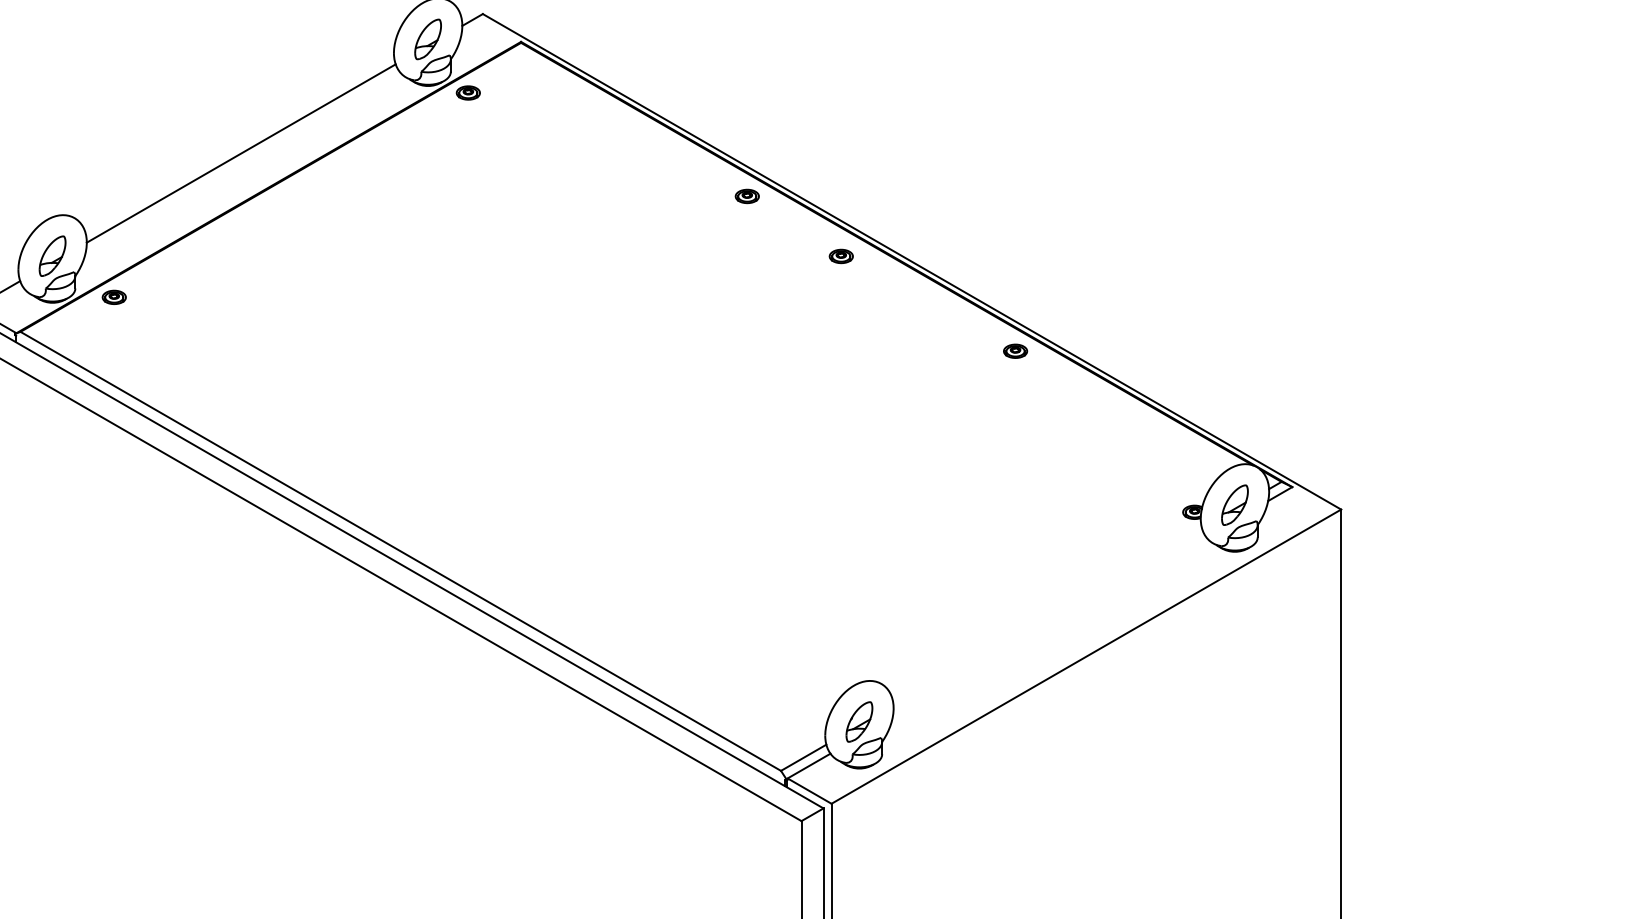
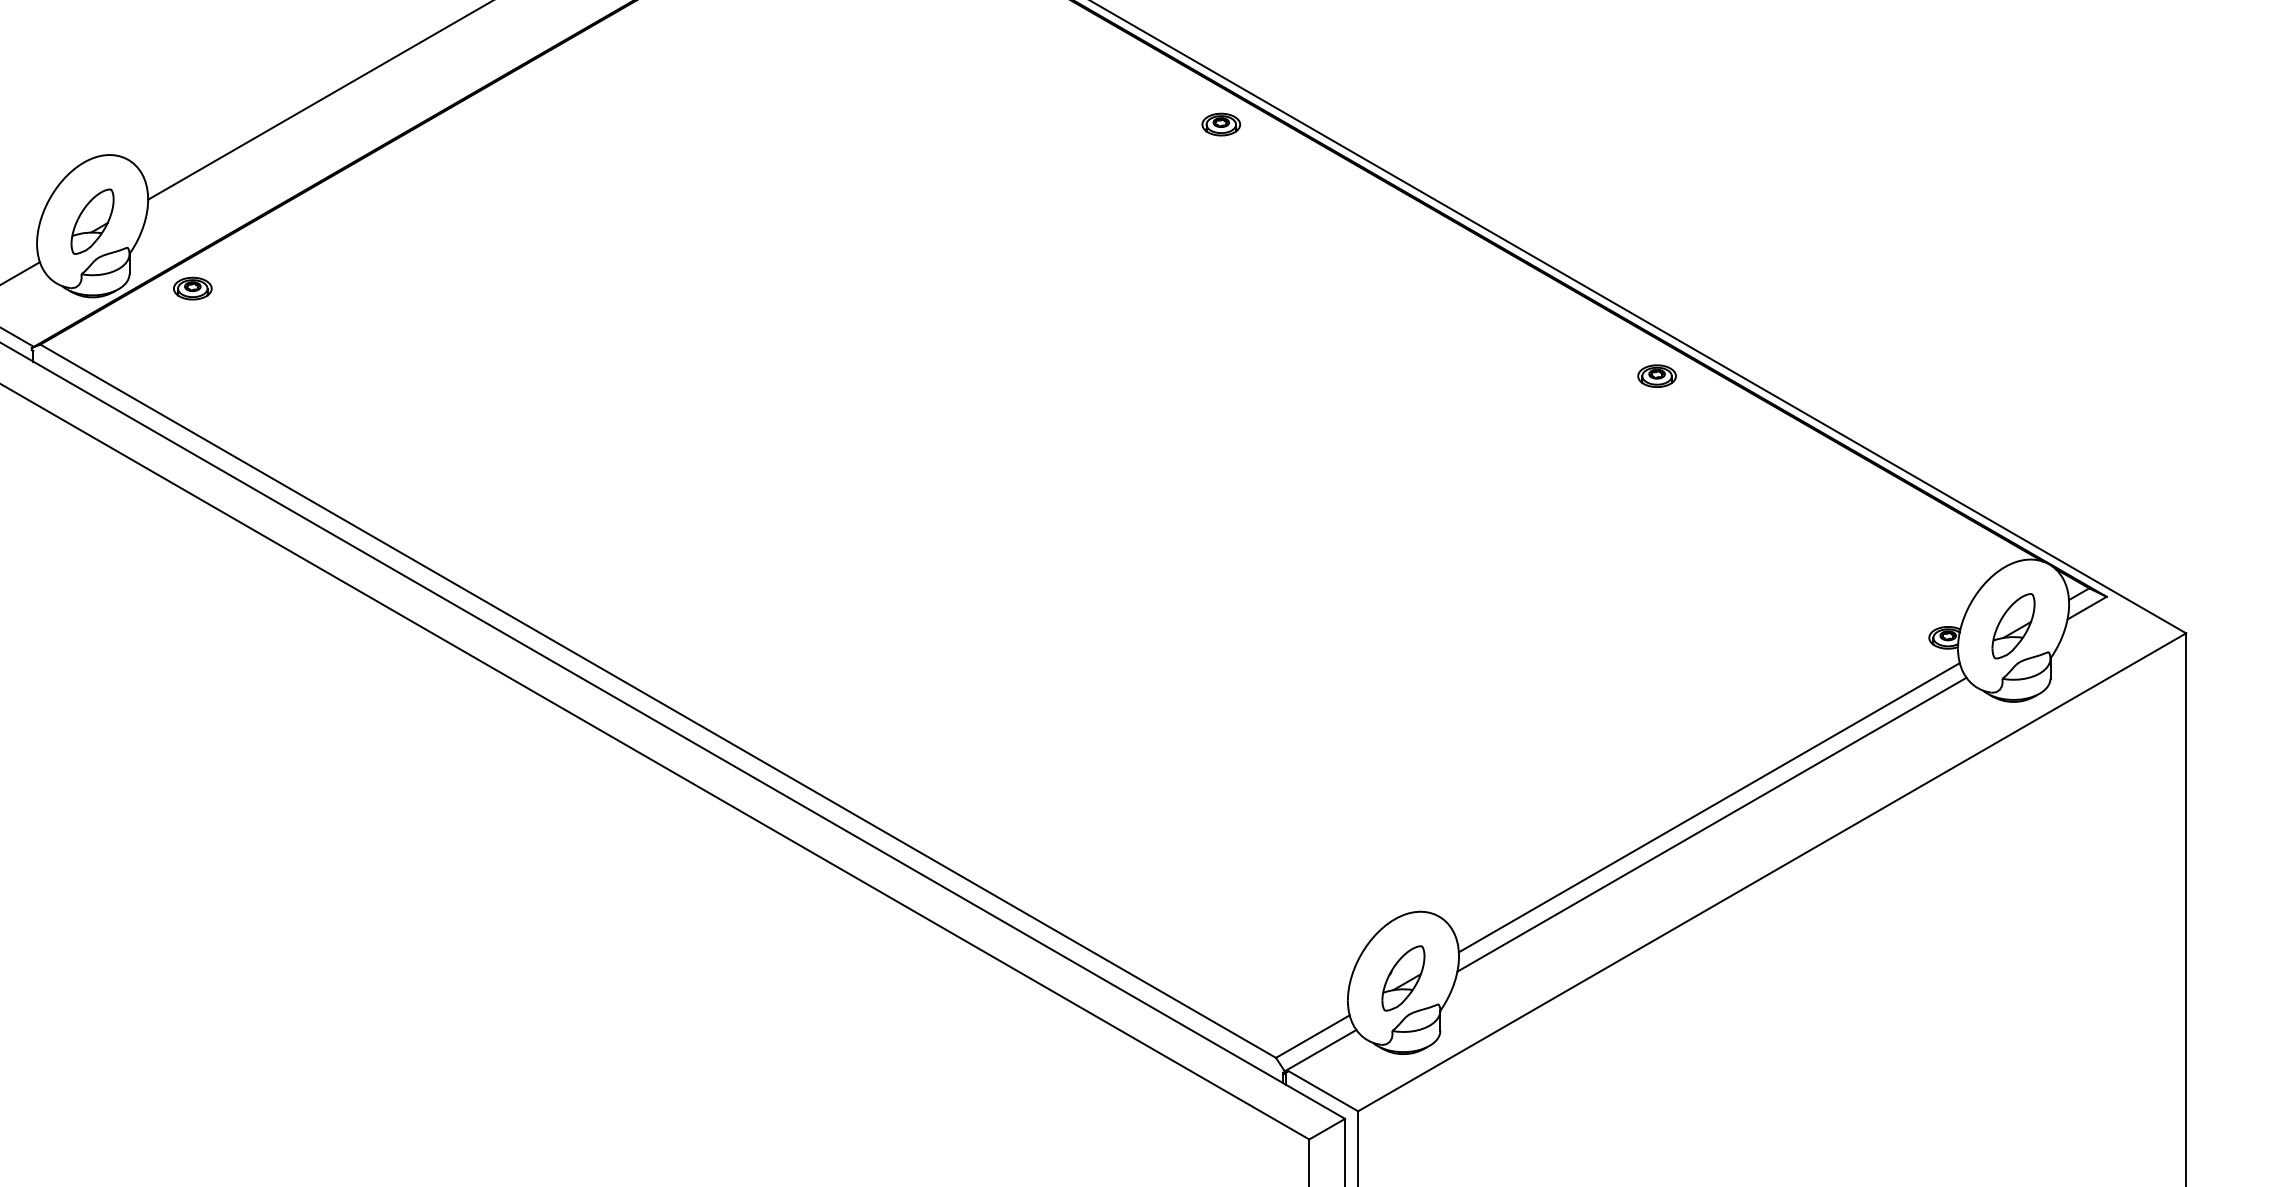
part: (840, 256) -> (1372, 222), removed
line: (1047, 616) -> (1708, 807), added
line: (1049, 626) -> (1712, 823), added

